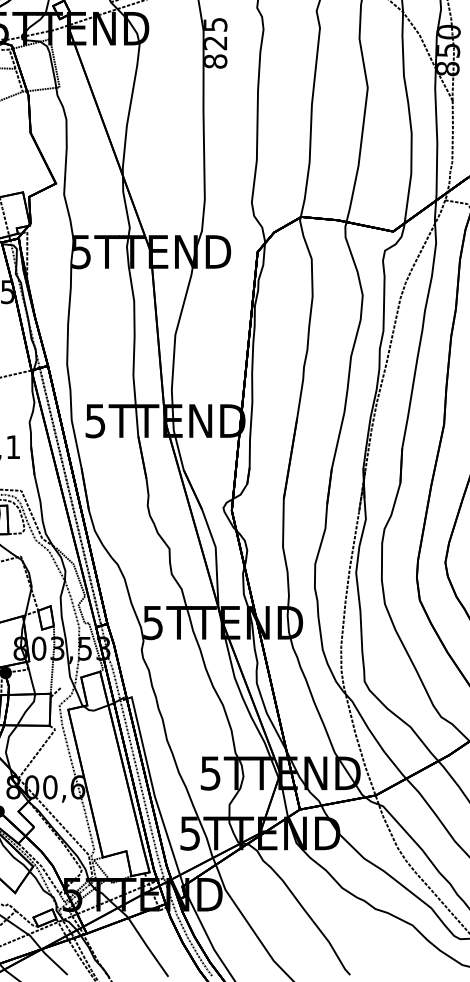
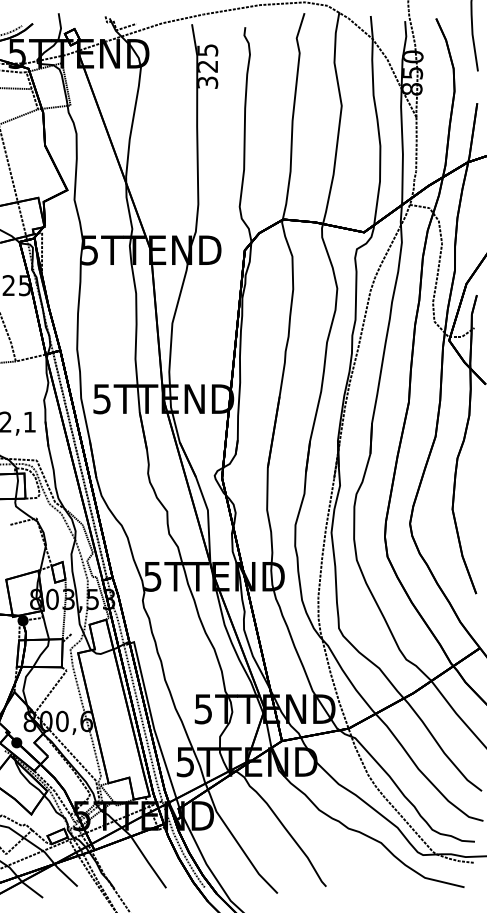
text: (216, 61) -> (208, 82), 825 -> 325

